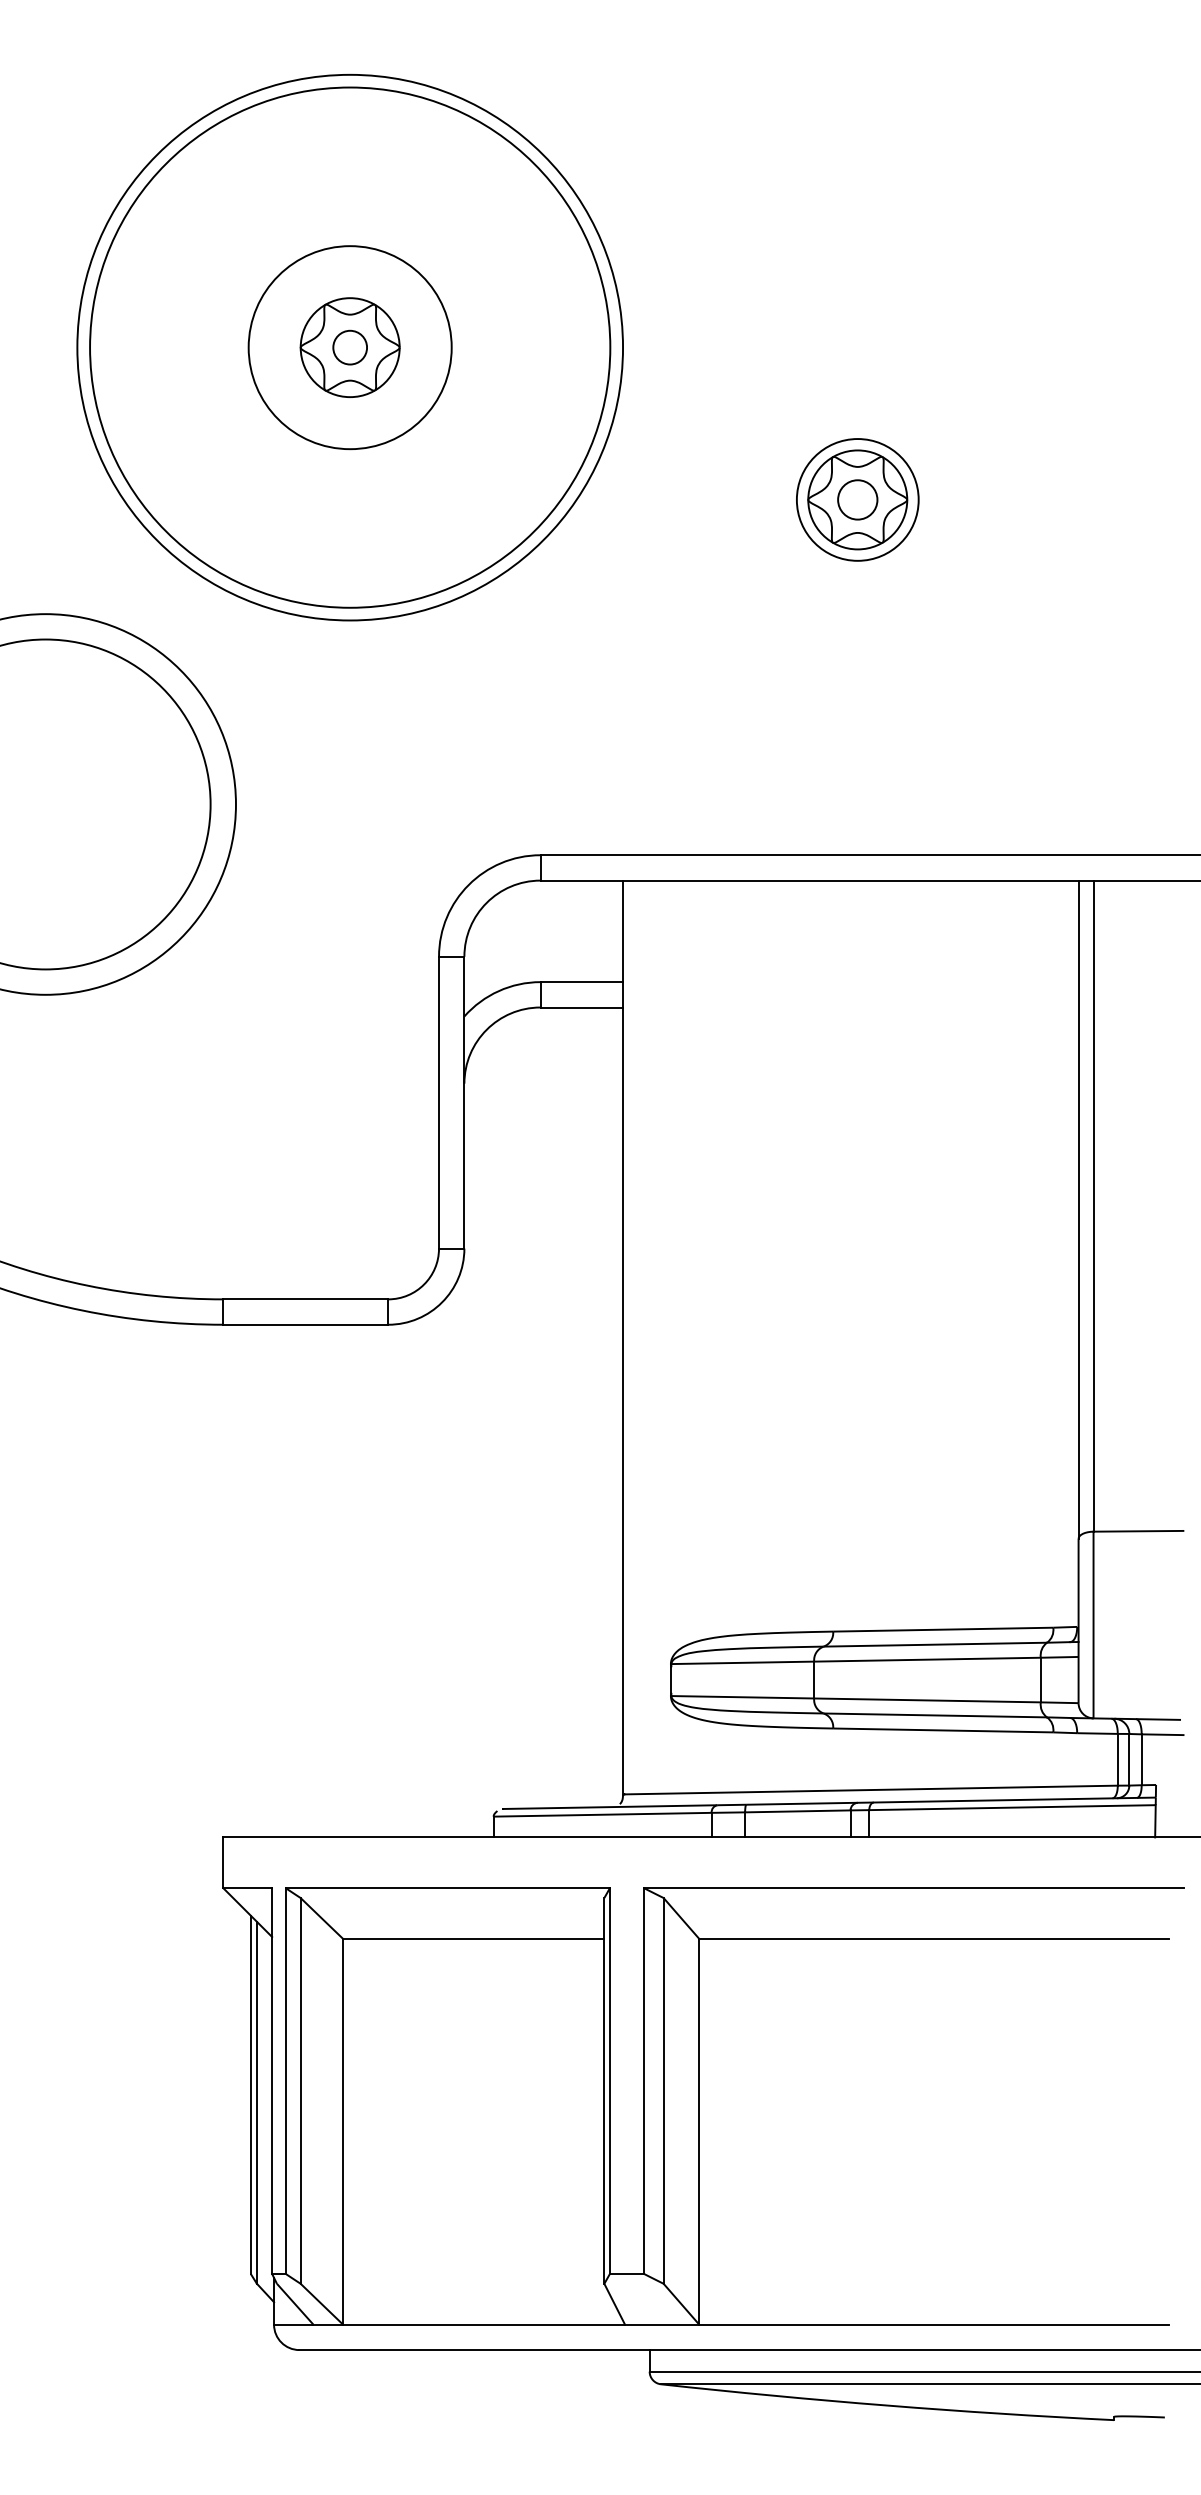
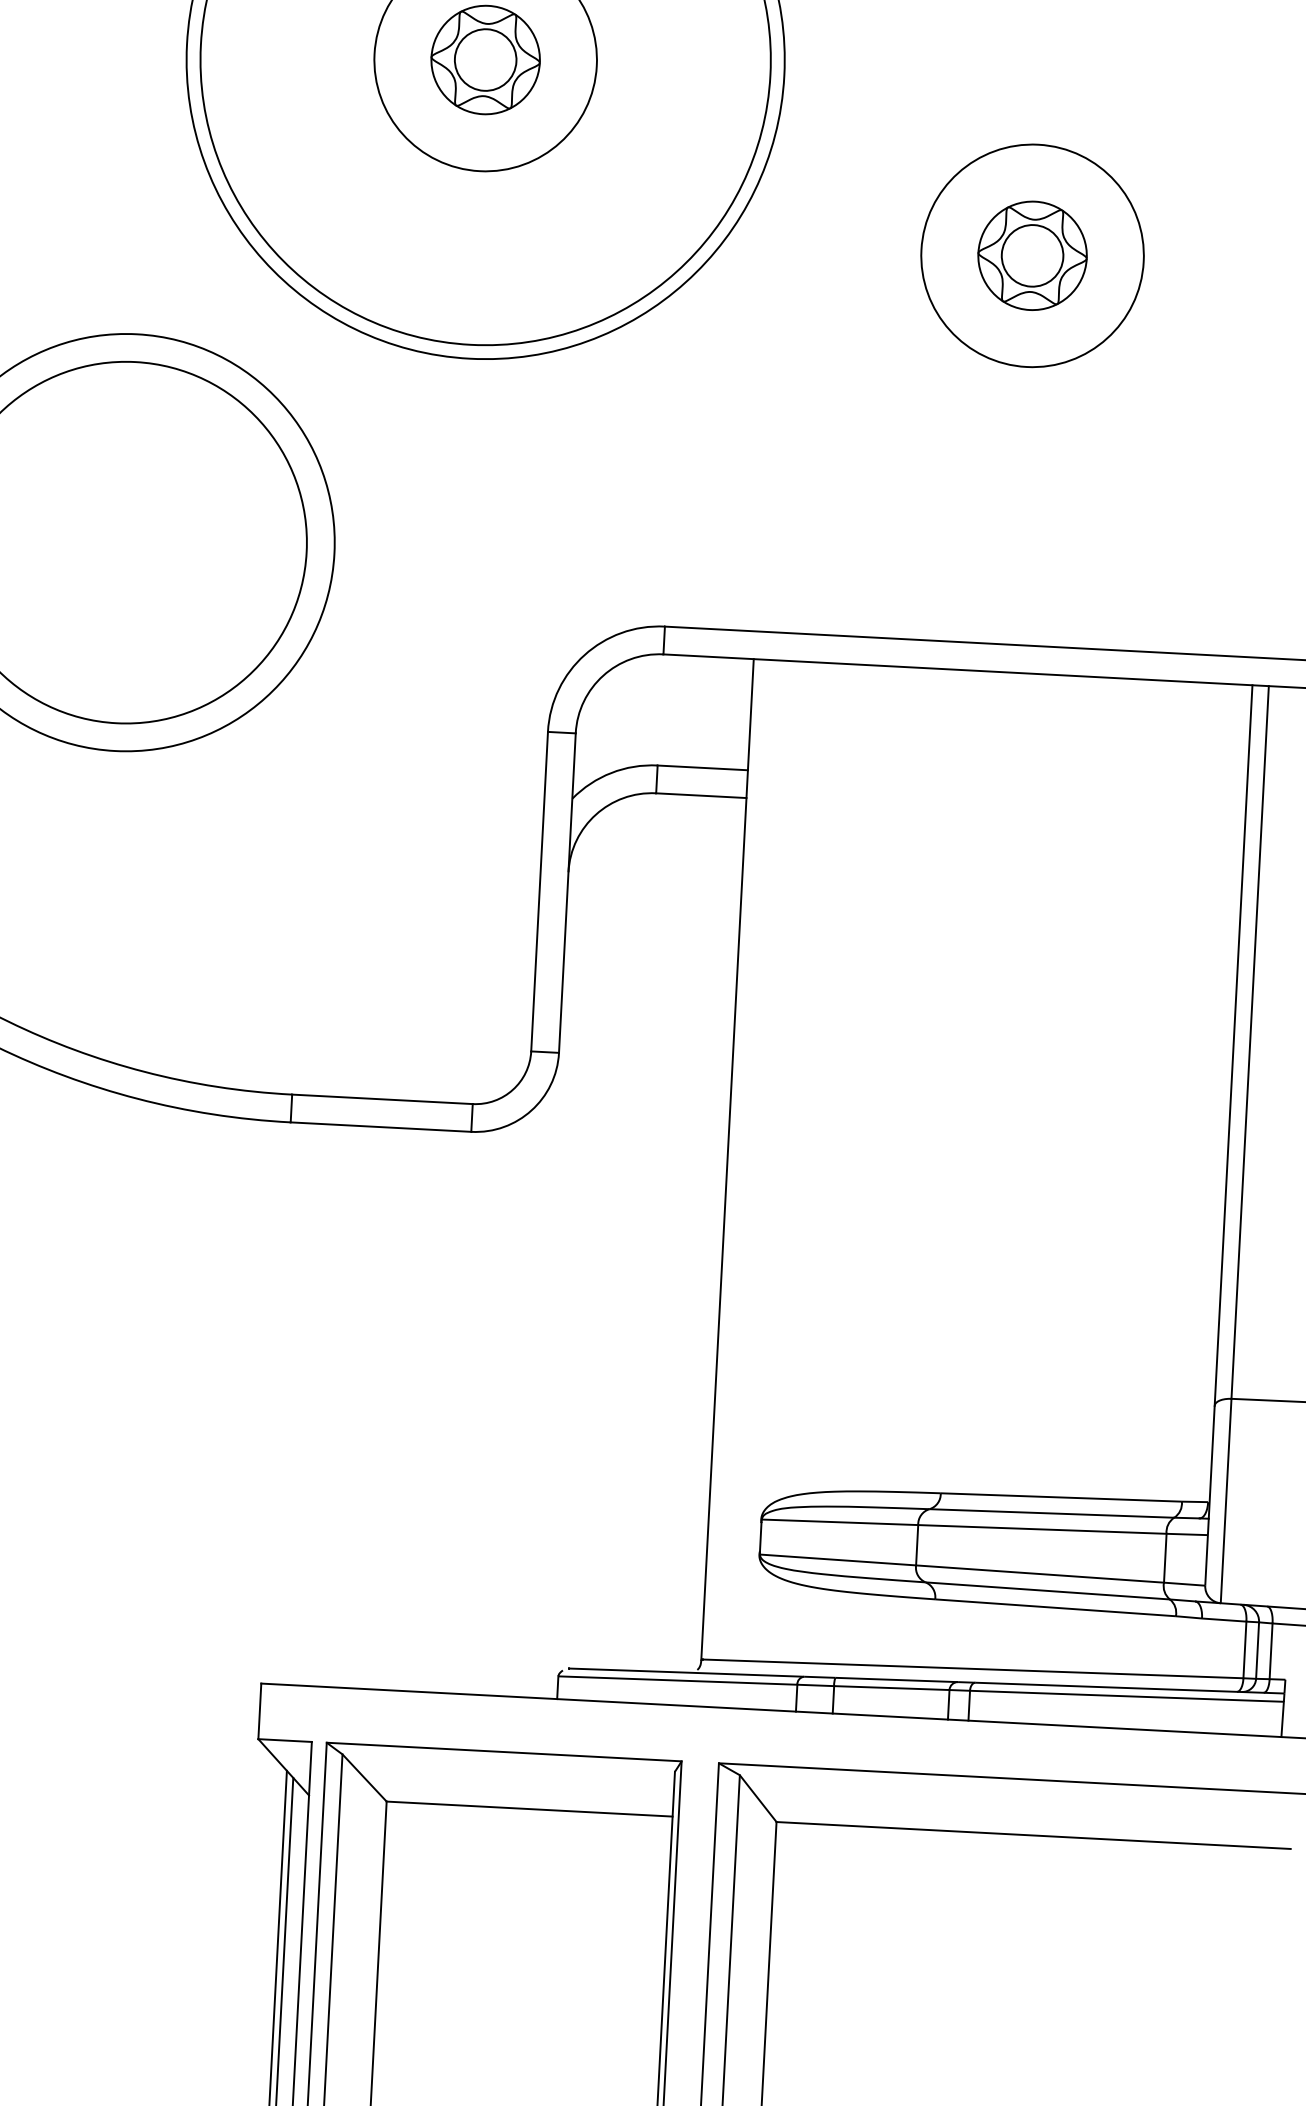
circle: (350, 347) -> (486, 59), size x1.67
circle: (857, 499) -> (1032, 255), size x1.43
circle: (857, 499) -> (1032, 255), size x1.67

